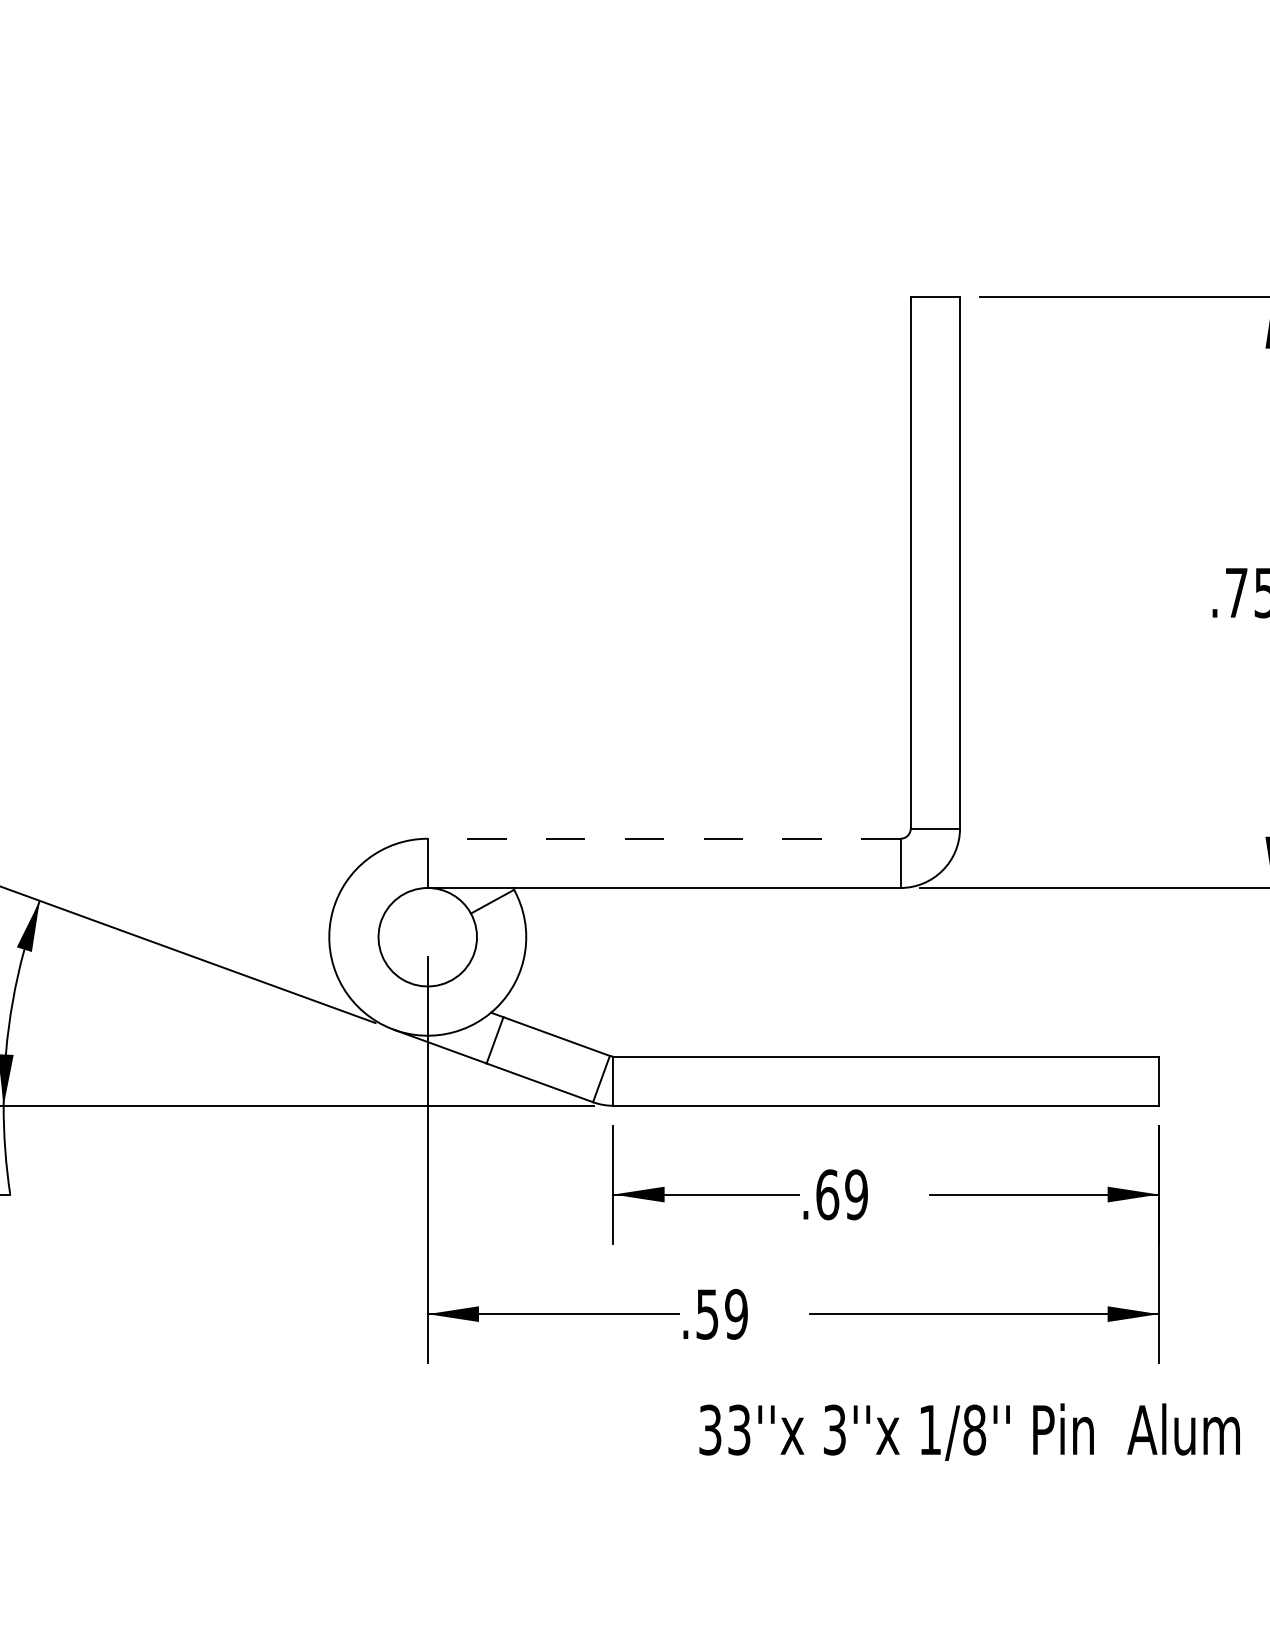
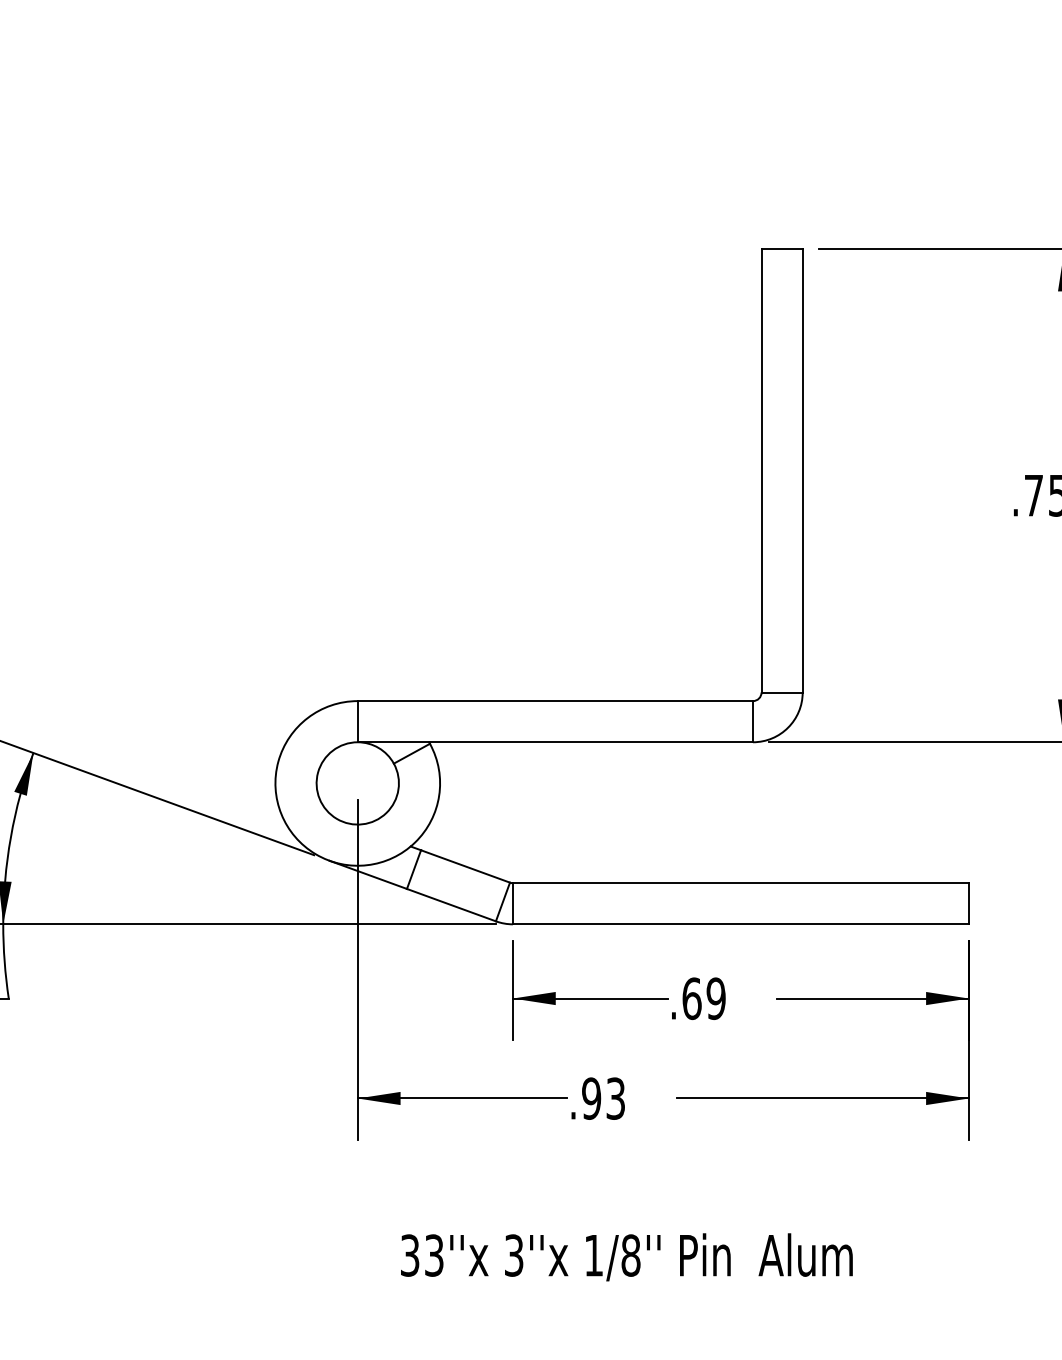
line: (663, 838) -> (554, 700), dashed -> solid
text: (721, 1314) -> (603, 1098), .59 -> .93
text: (969, 1431) -> (626, 1256), moved

